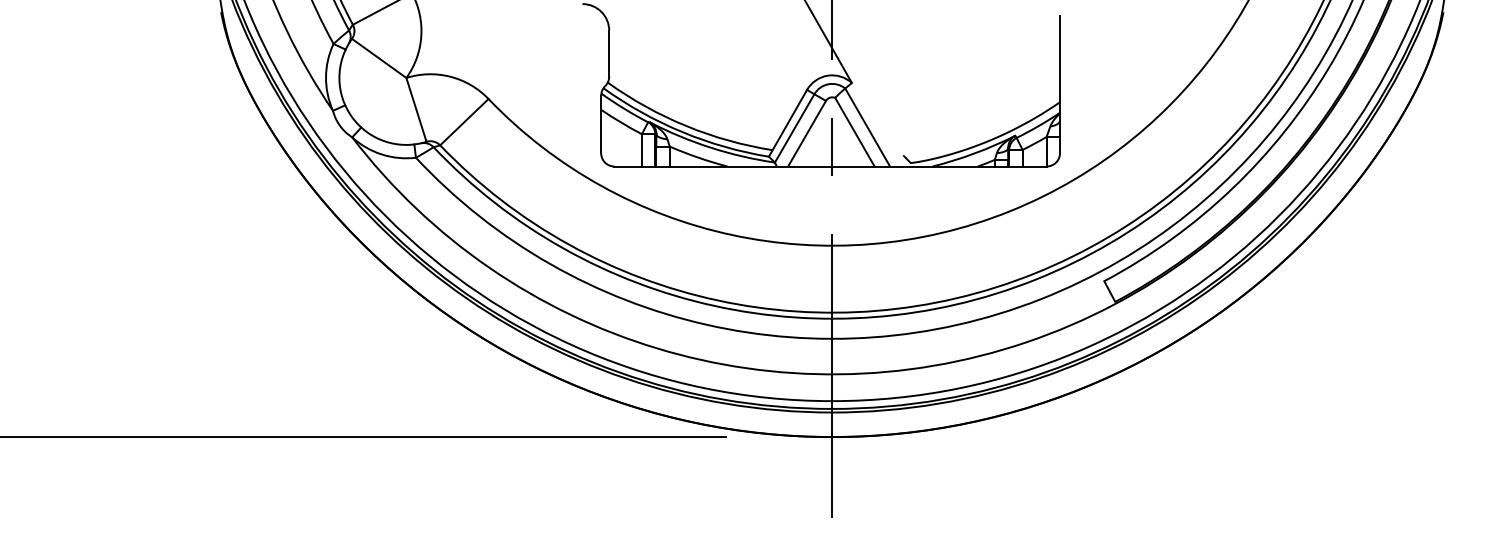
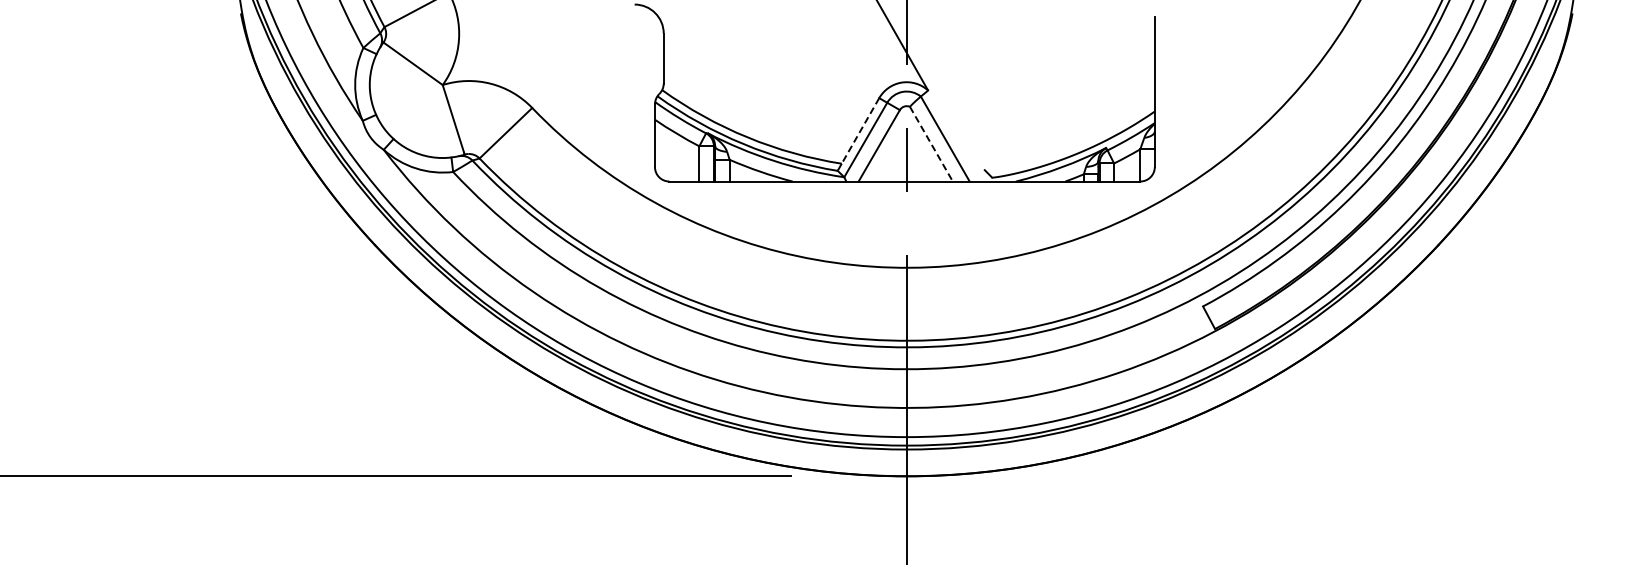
line: (789, 119) -> (860, 130), solid -> dashed
line: (855, 132) -> (931, 144), solid -> dashed

